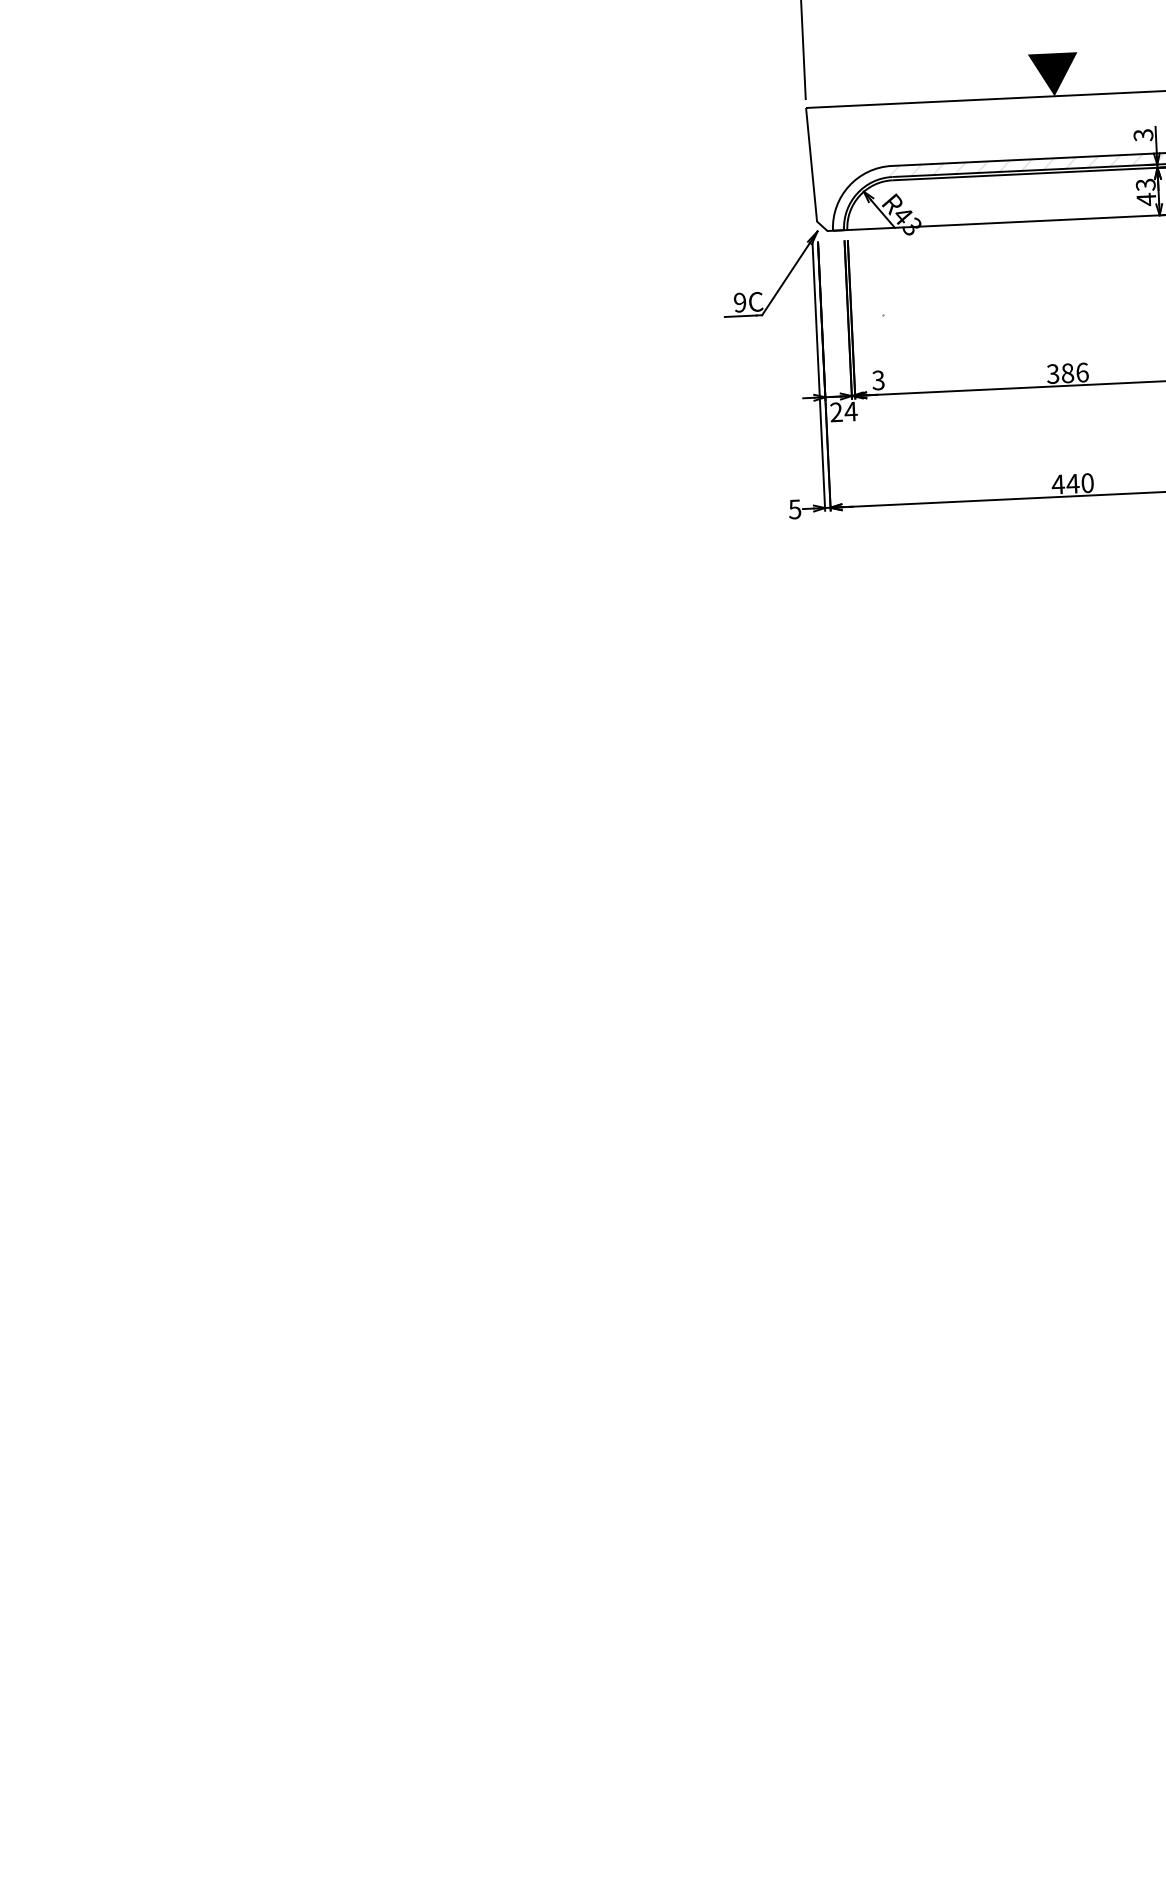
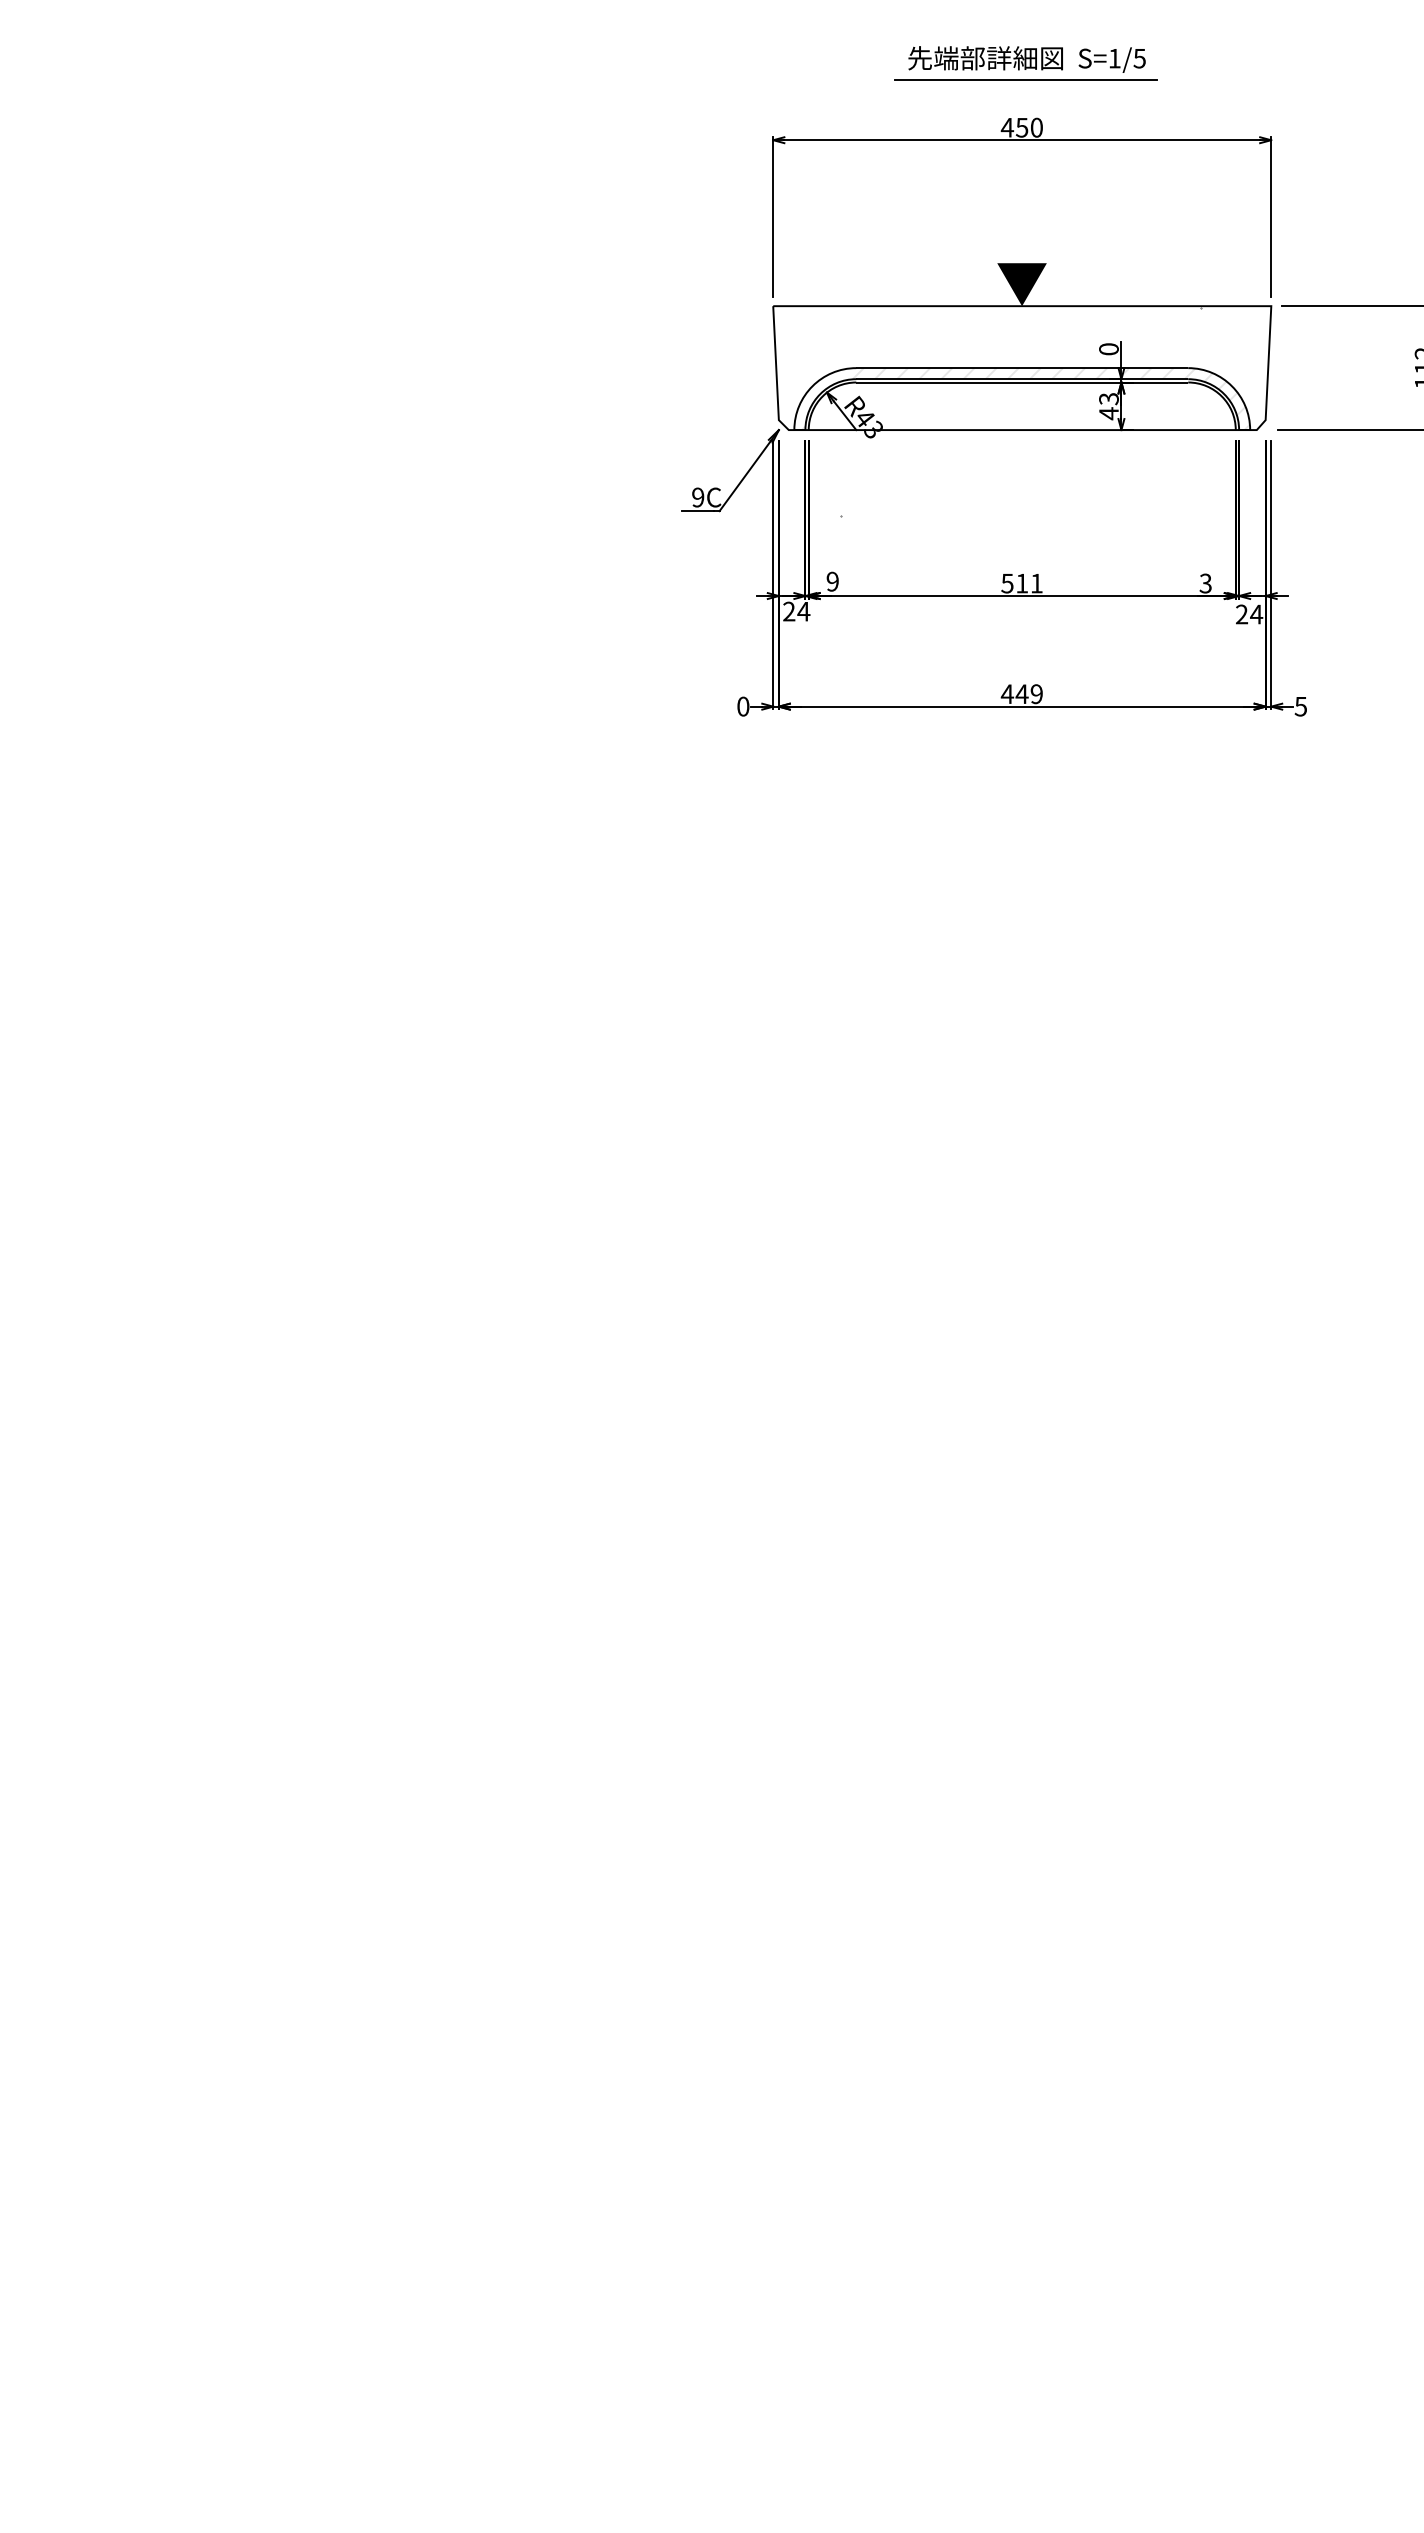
text: (1143, 135) -> (1108, 349), 3 -> 0
text: (1068, 373) -> (1022, 583), 386 -> 511
text: (878, 380) -> (832, 581), 3 -> 9
text: (1087, 483) -> (1036, 694), 440 -> 449
text: (795, 509) -> (743, 706), 5 -> 0

